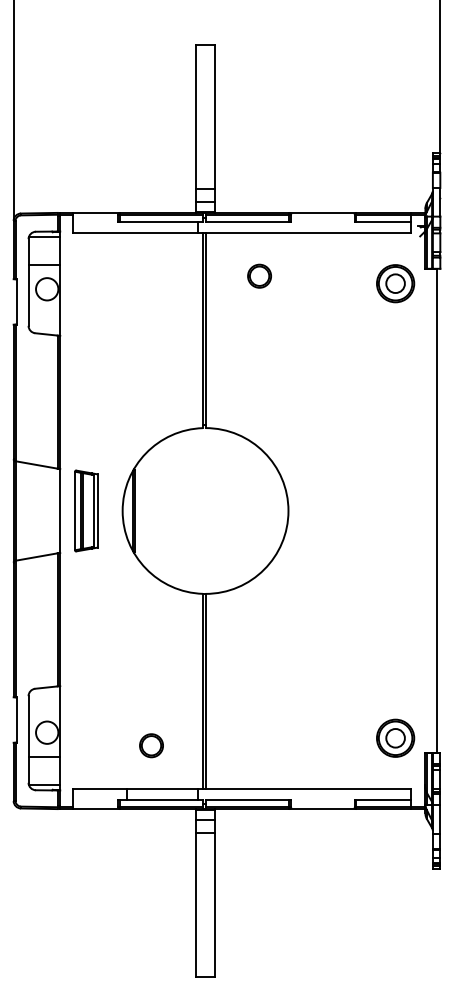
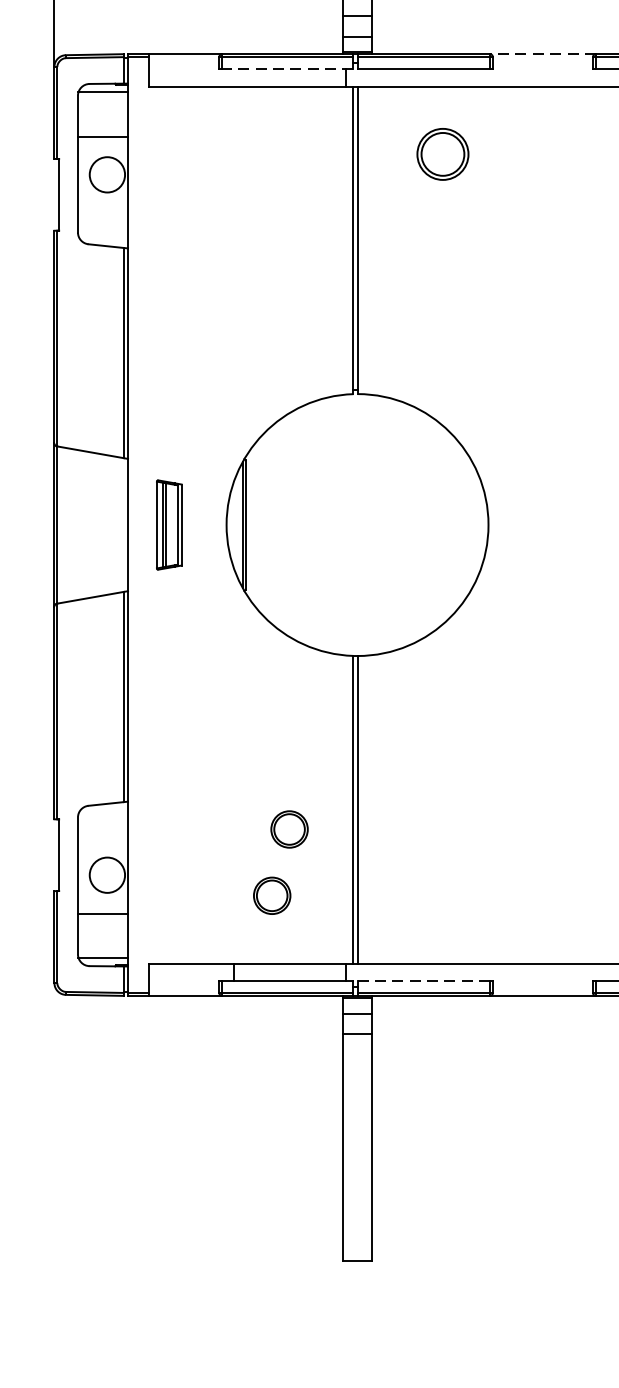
line: (322, 212) -> (542, 53), solid -> dashed
line: (161, 222) -> (287, 69), solid -> dashed
part: (259, 275) -> (442, 153), size x1.4
part: (86, 510) -> (169, 524), size x0.7
part: (162, 703) -> (289, 829), added
line: (247, 799) -> (423, 980), solid -> dashed

